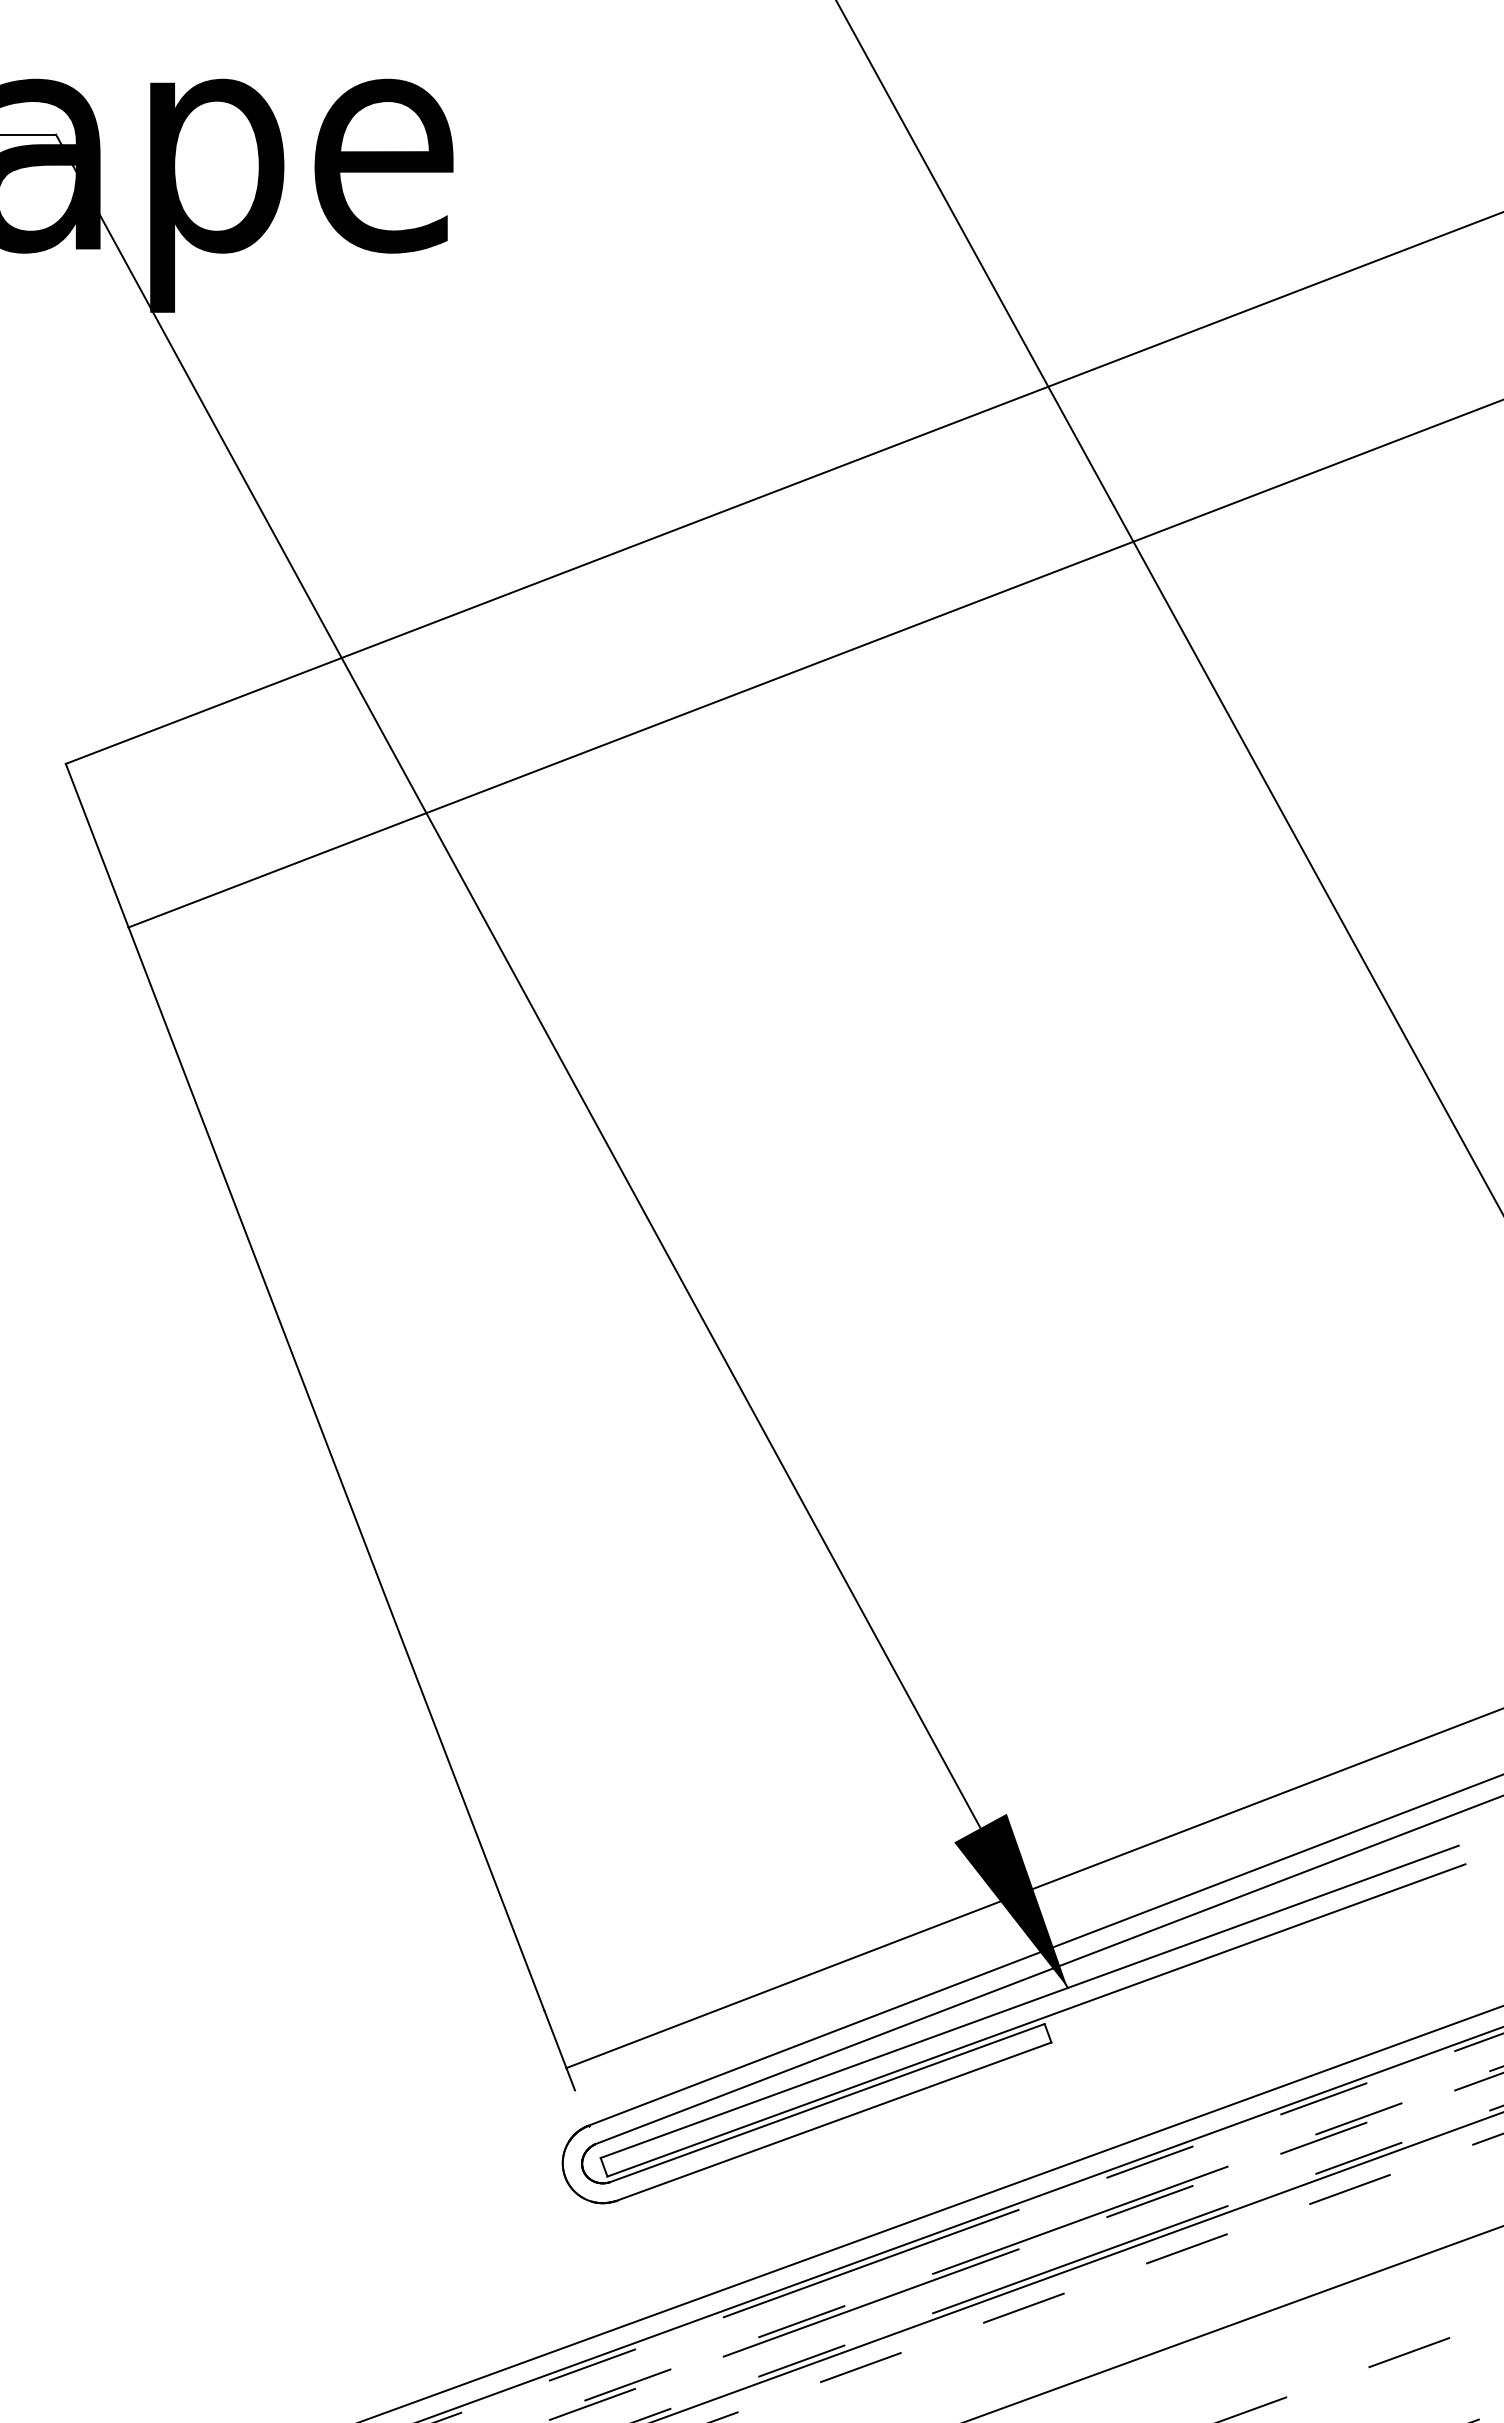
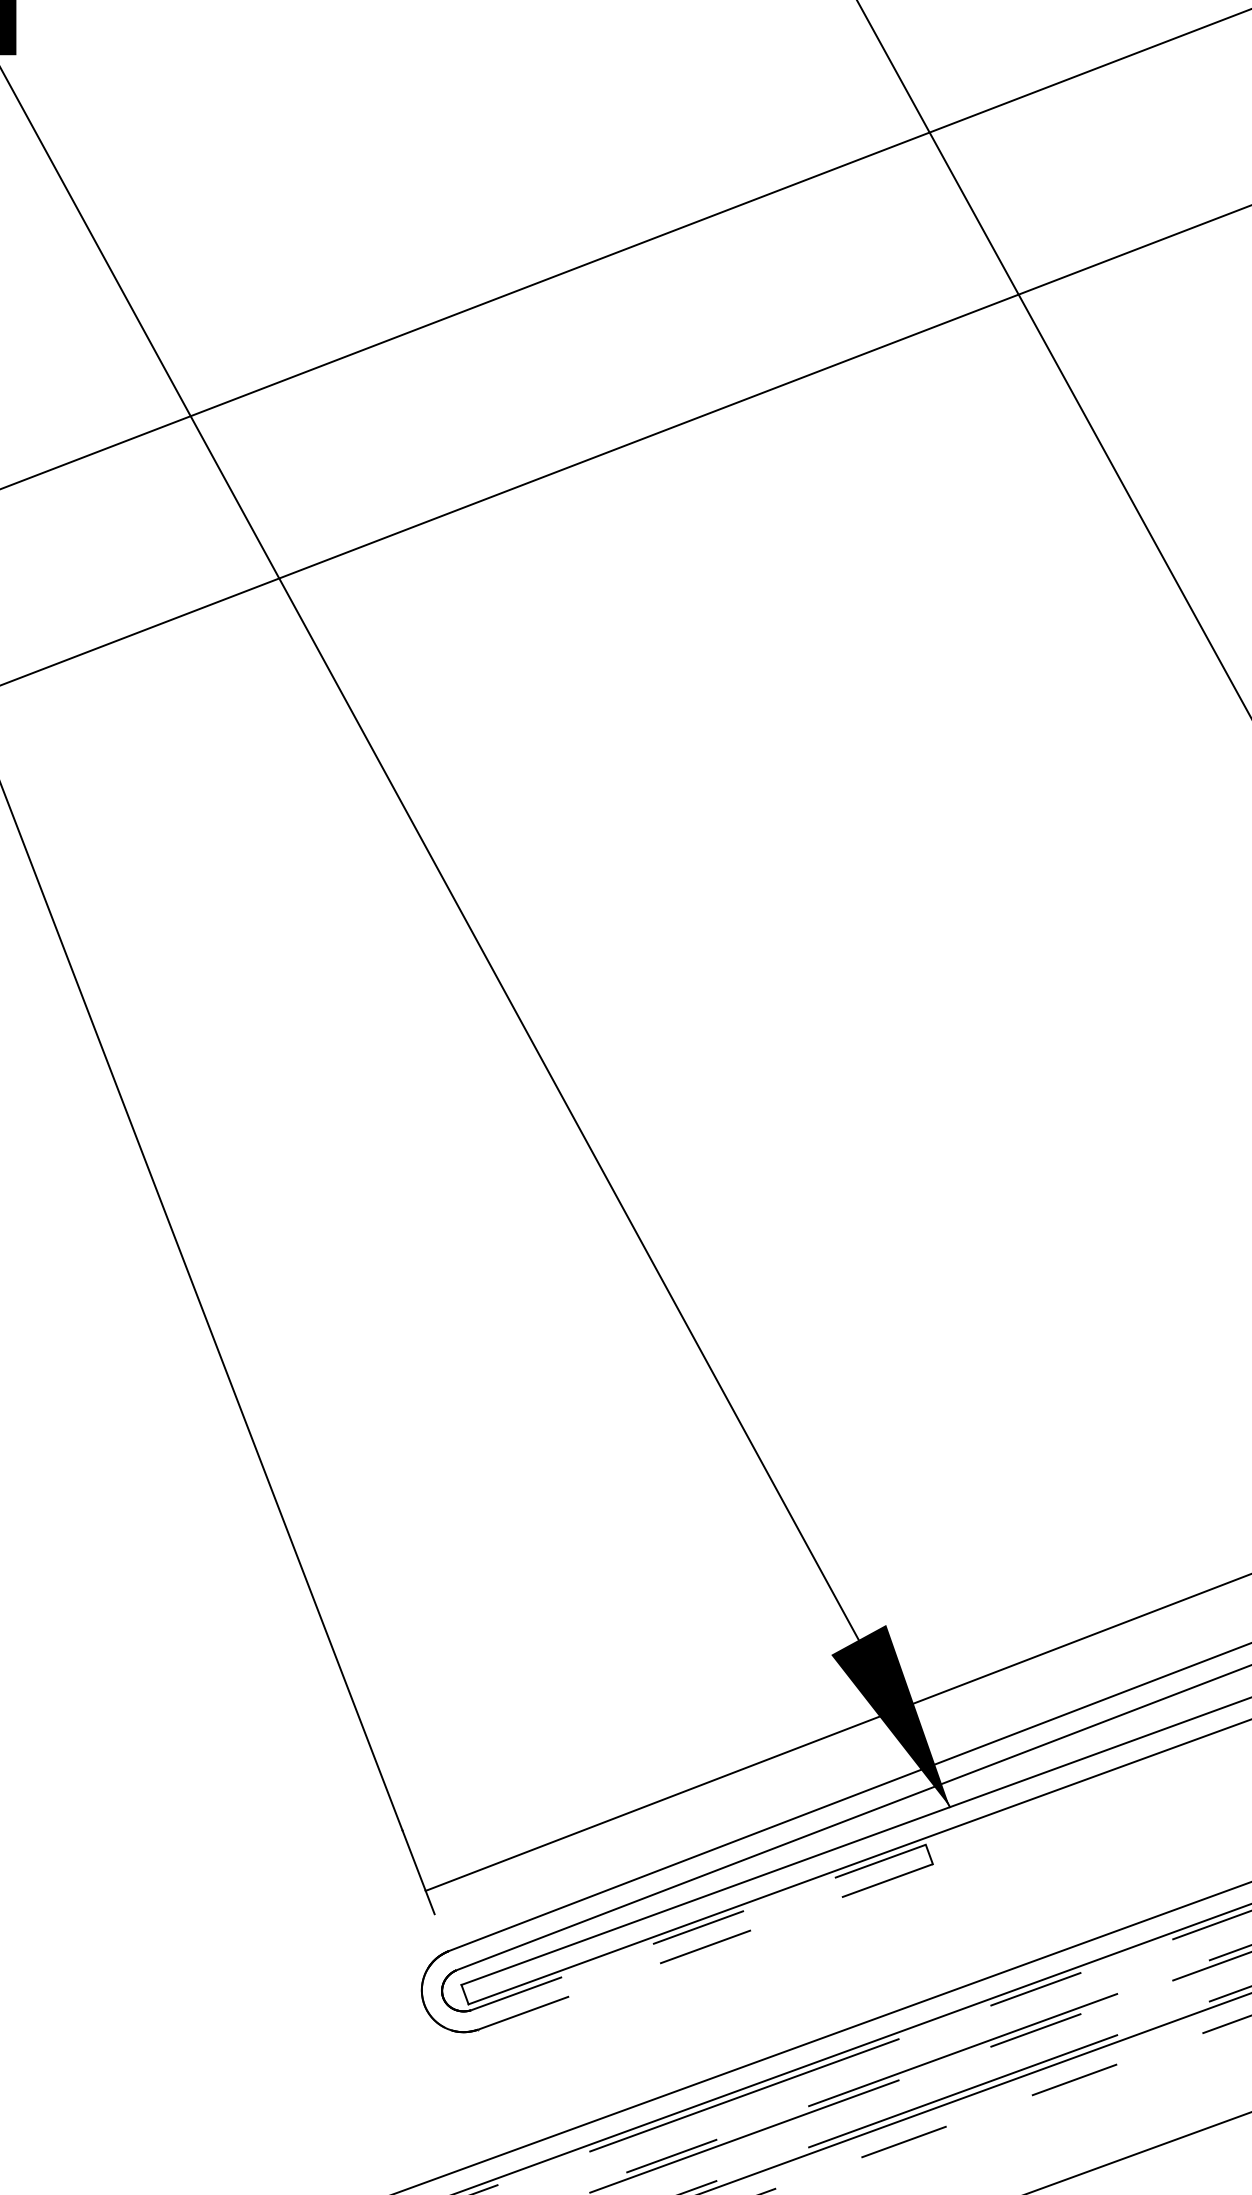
line: (827, 2102) -> (698, 1926), solid -> dashed
line: (833, 2121) -> (704, 1946), solid -> dashed

